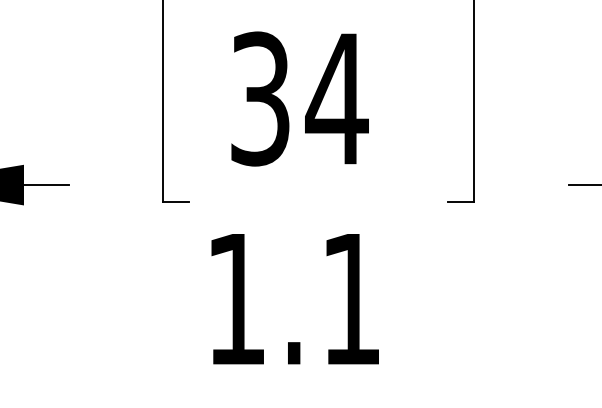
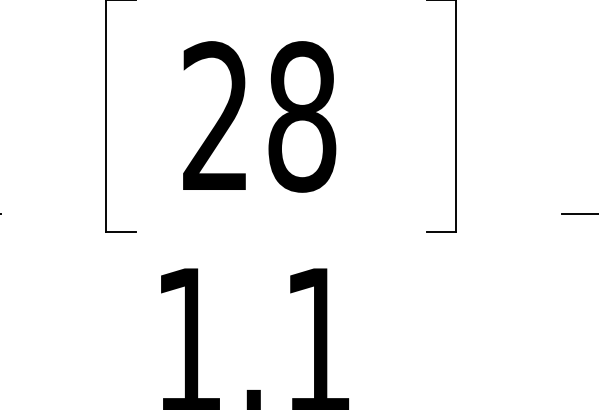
text: (299, 98) -> (259, 116), 34 -> 28

